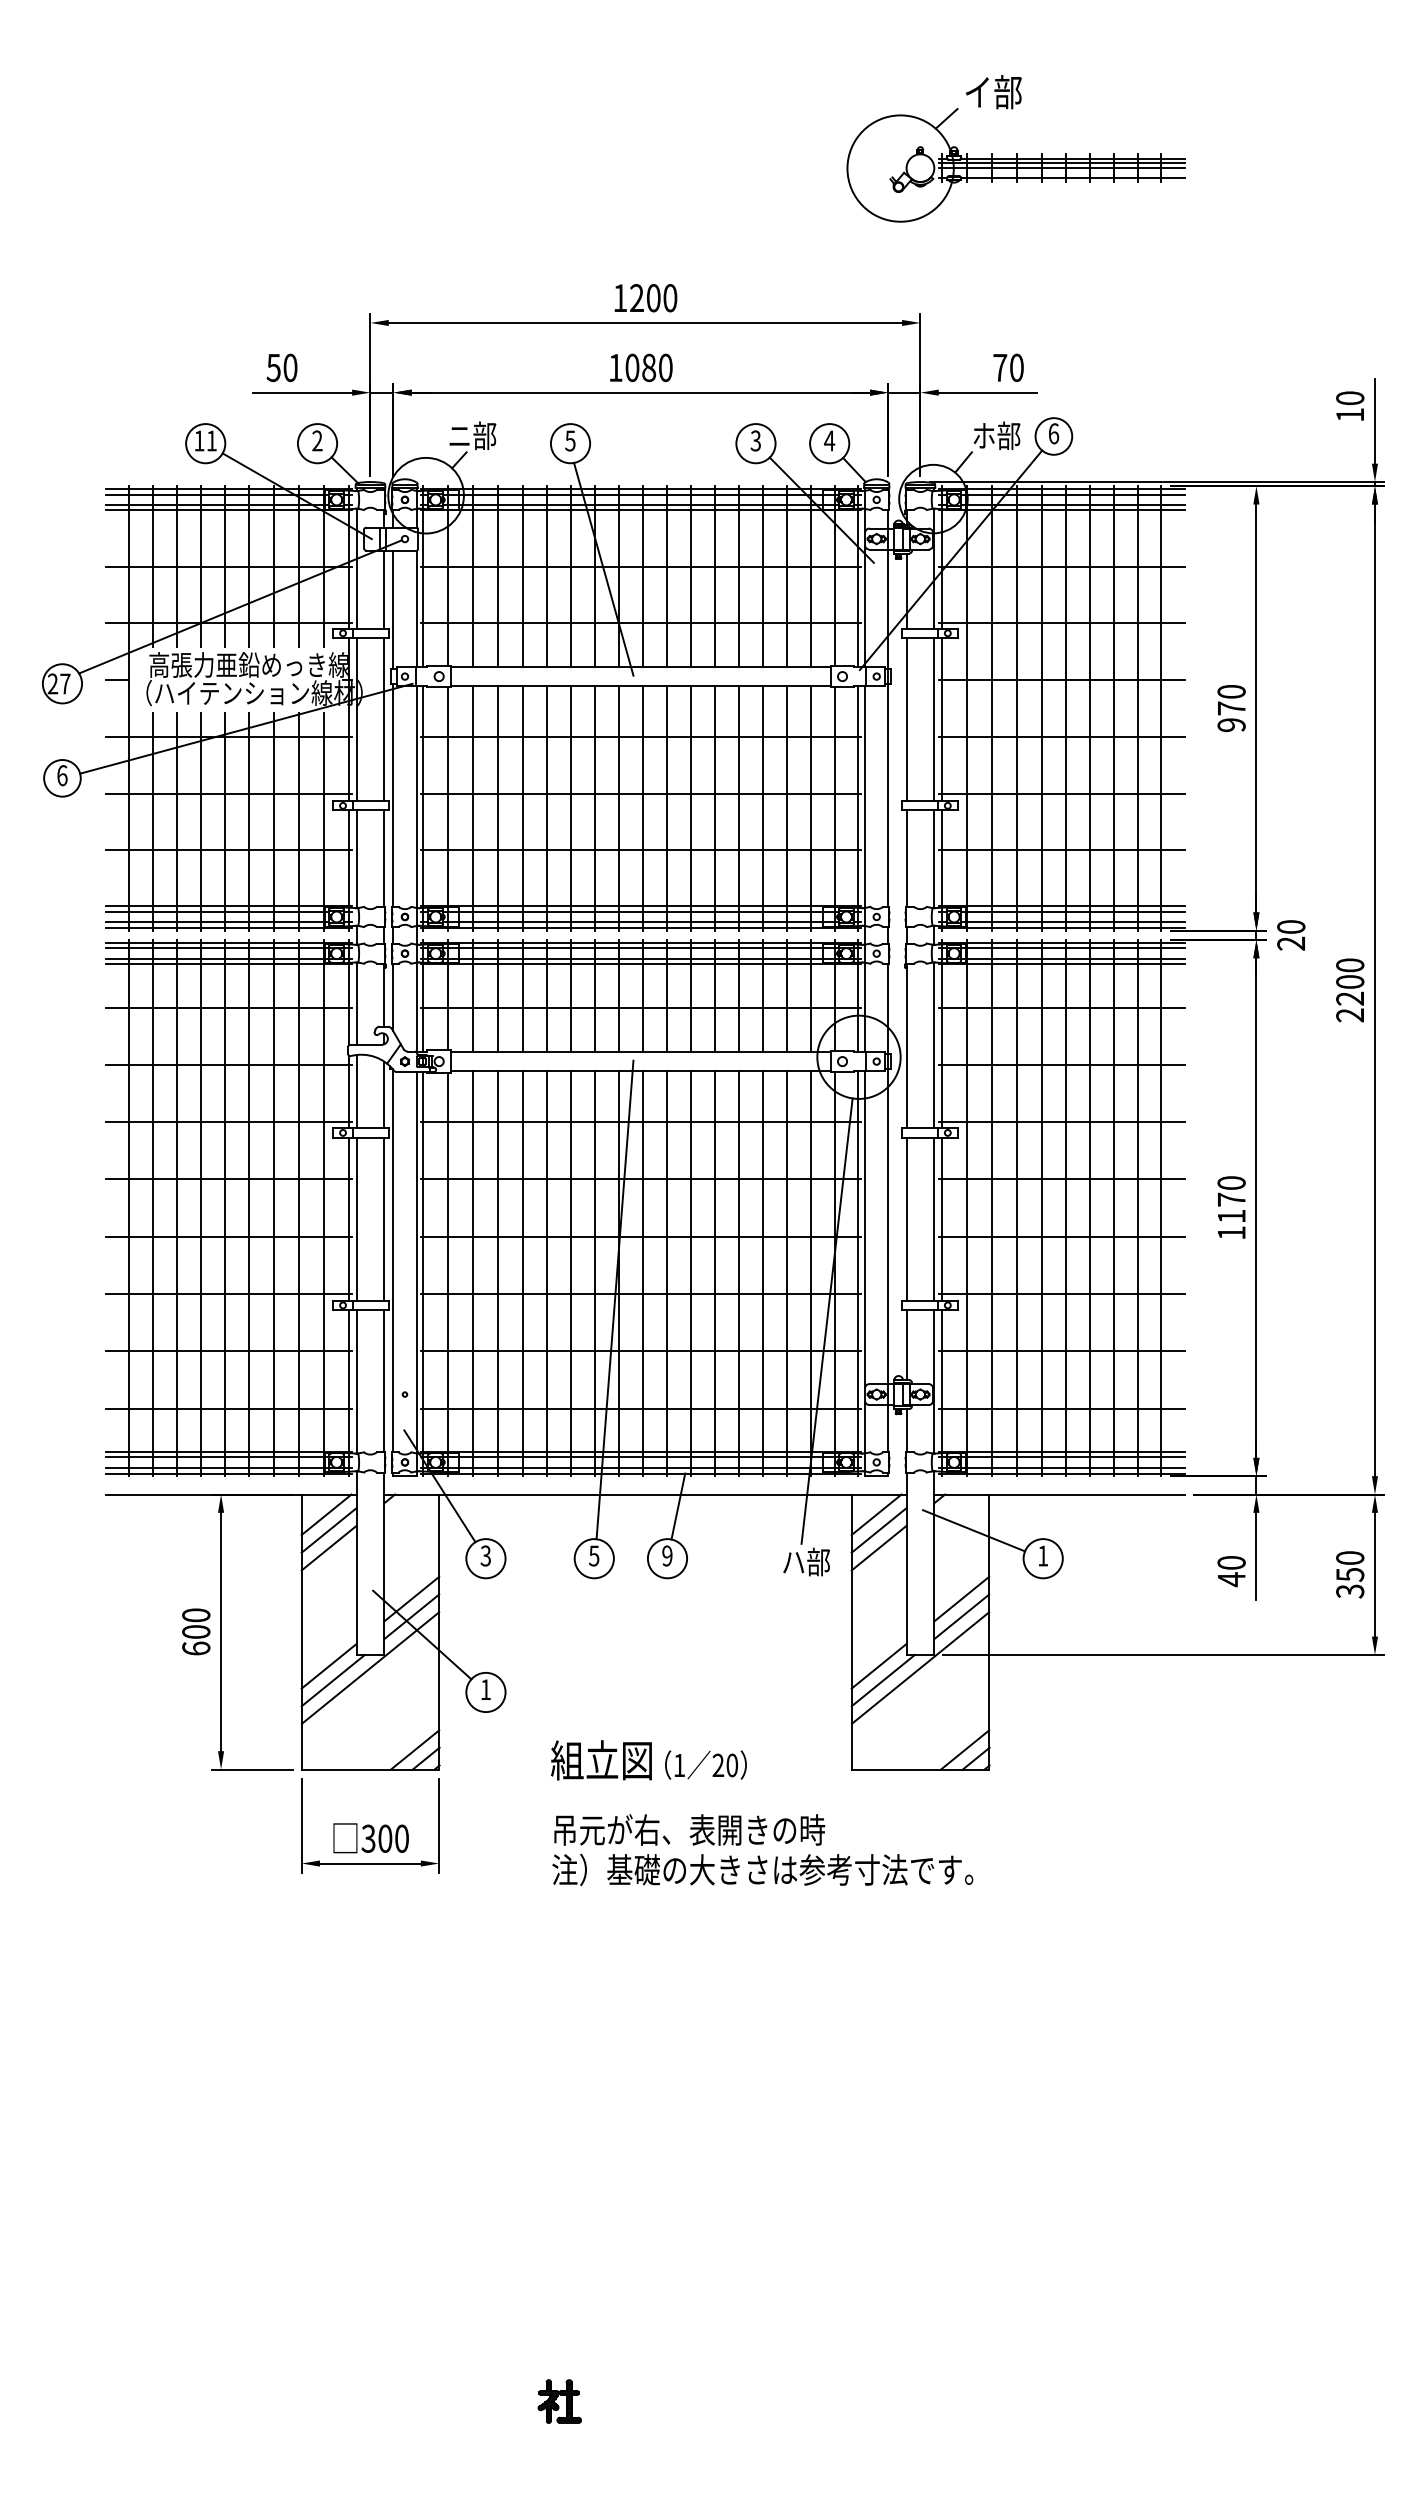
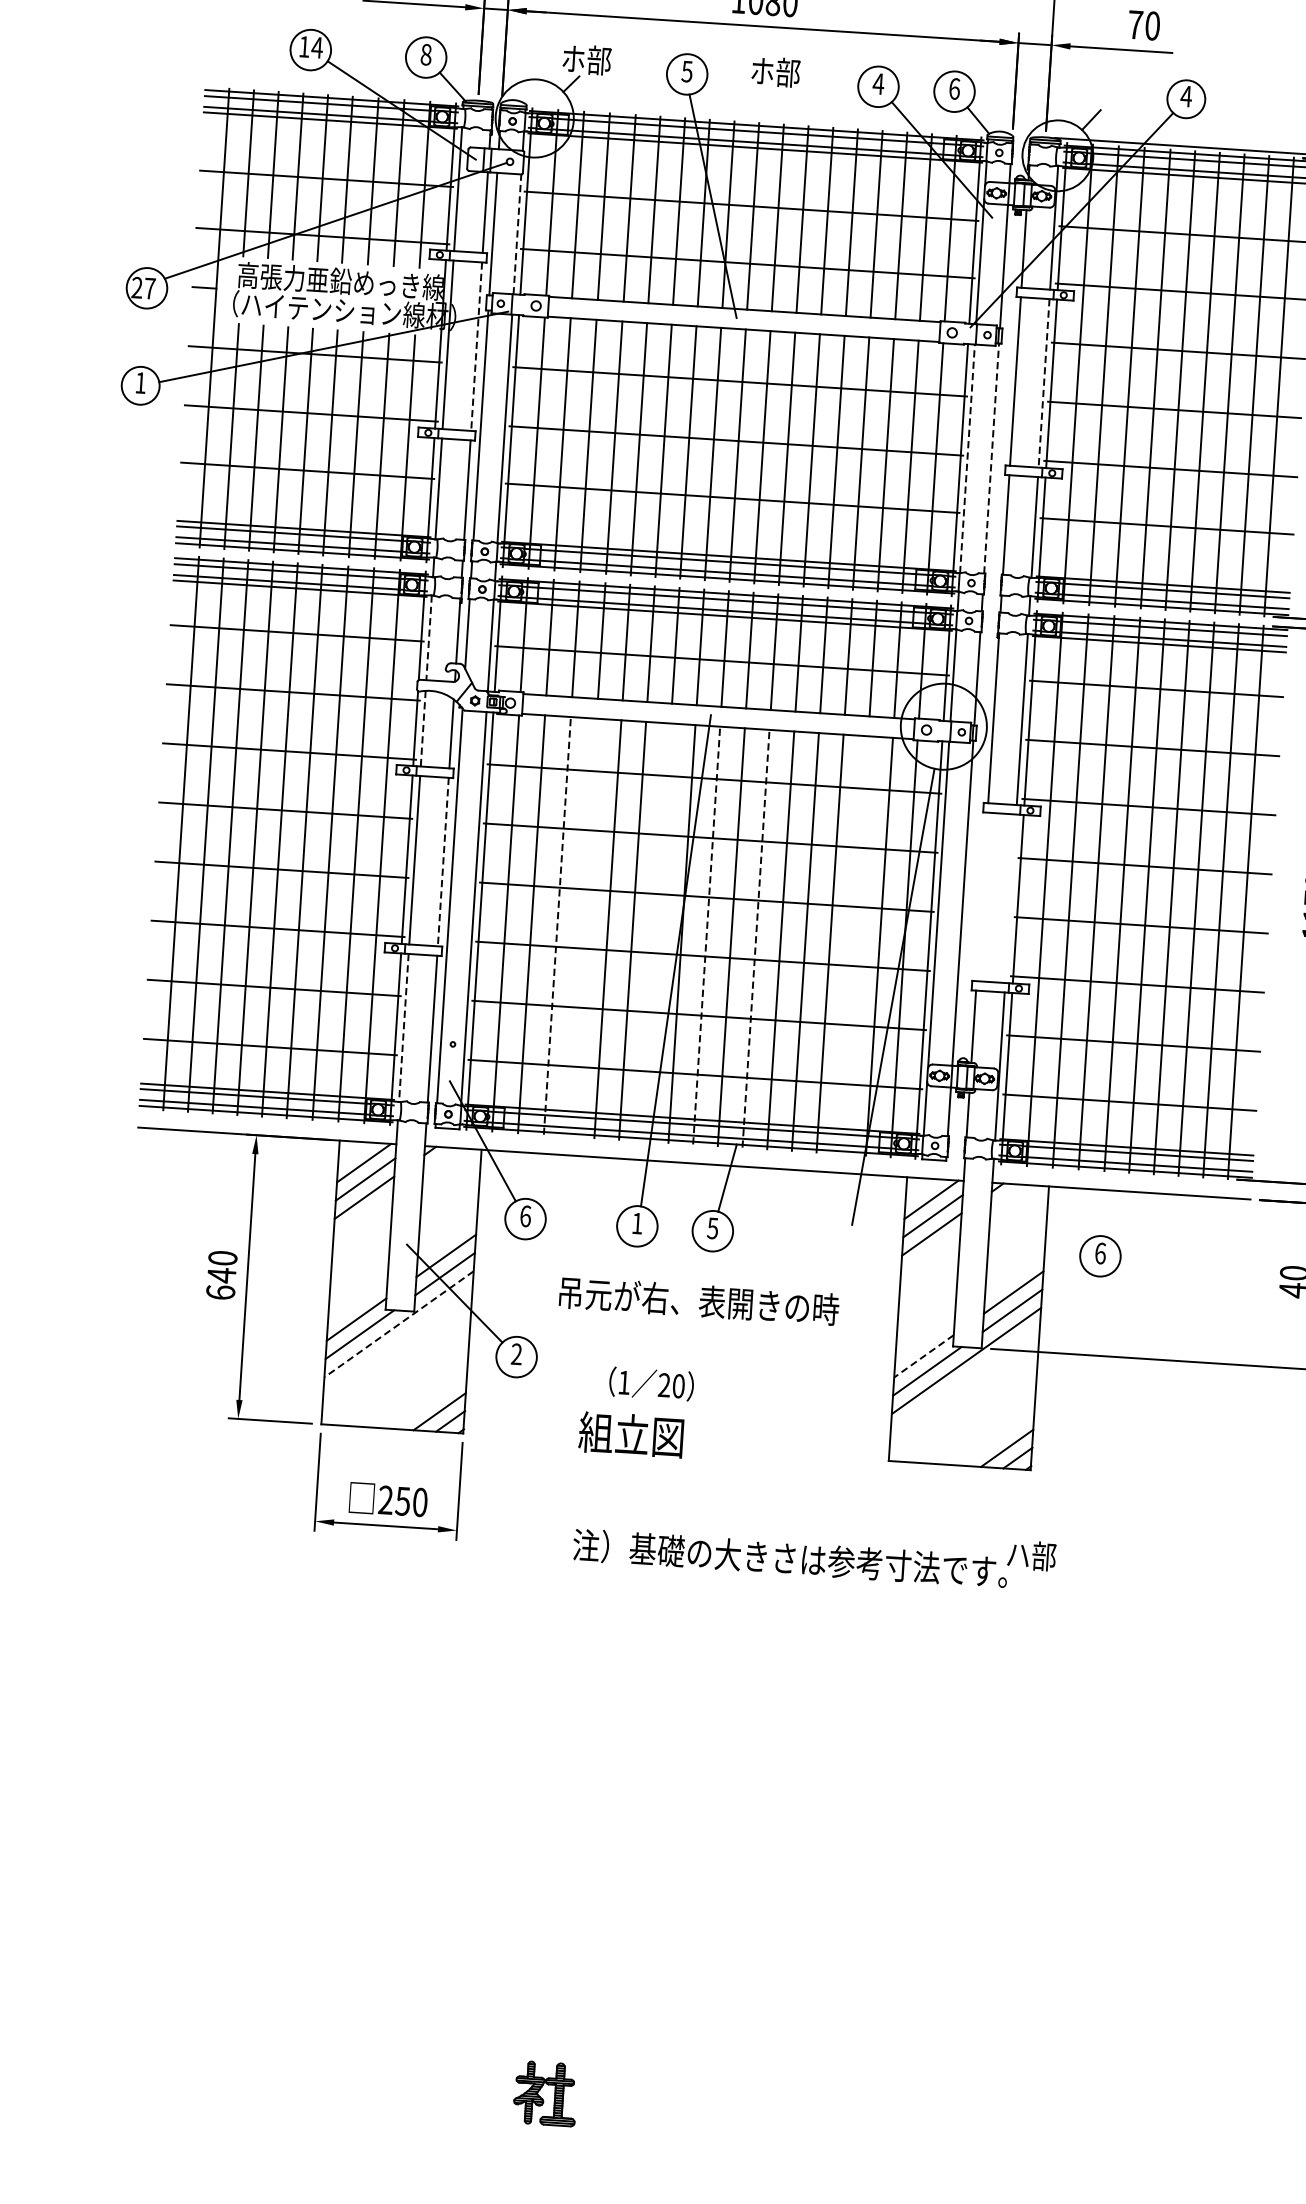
text: (1053, 433) -> (1186, 96), 6 -> 4
text: (459, 435) -> (573, 58), ニ部 -> ホ部
text: (996, 435) -> (775, 71), moved
text: (211, 440) -> (317, 47), 11 -> 14
text: (317, 440) -> (426, 54), 2 -> 8
text: (755, 440) -> (878, 83), 3 -> 4
text: (829, 440) -> (954, 88), 4 -> 6
line: (416, 608) -> (517, 234), solid -> dashed
line: (384, 719) -> (476, 346), solid -> dashed
line: (934, 719) -> (1044, 383), solid -> dashed
text: (62, 775) -> (140, 382), 6 -> 1
line: (888, 794) -> (991, 457), solid -> dashed
line: (865, 797) -> (967, 459), solid -> dashed
line: (356, 1004) -> (428, 638), solid -> dashed
line: (356, 1091) -> (423, 728), solid -> dashed
line: (906, 1218) -> (982, 896), removed
line: (934, 1218) -> (1010, 898), removed
line: (384, 1219) -> (443, 862), solid -> dashed
line: (498, 1273) -> (557, 925), solid -> dashed
line: (523, 1273) -> (583, 927), removed
line: (595, 1273) -> (657, 932), removed
line: (643, 1273) -> (707, 935), solid -> dashed
line: (690, 1273) -> (755, 938), solid -> dashed
line: (786, 1273) -> (854, 944), removed
line: (356, 1381) -> (403, 1027), solid -> dashed
line: (973, 1530) -> (1030, 1222), removed
text: (485, 1555) -> (525, 1215), 3 -> 6
text: (594, 1555) -> (637, 1223), 5 -> 1
text: (667, 1555) -> (713, 1227), 9 -> 5
text: (1043, 1555) -> (1100, 1253), 1 -> 6
text: (806, 1561) -> (1031, 1555), moved
text: (196, 1631) -> (222, 1274), 600 -> 640
line: (878, 1666) -> (923, 1356), solid -> dashed
line: (370, 1668) -> (399, 1324), solid -> dashed
text: (485, 1689) -> (516, 1354), 1 -> 2
text: (705, 1764) -> (651, 1383), moved
text: (689, 1829) -> (699, 1300), moved
text: (376, 1838) -> (393, 1500), 300 -> 250
part: (559, 2401) -> (545, 2093), size x1.4

